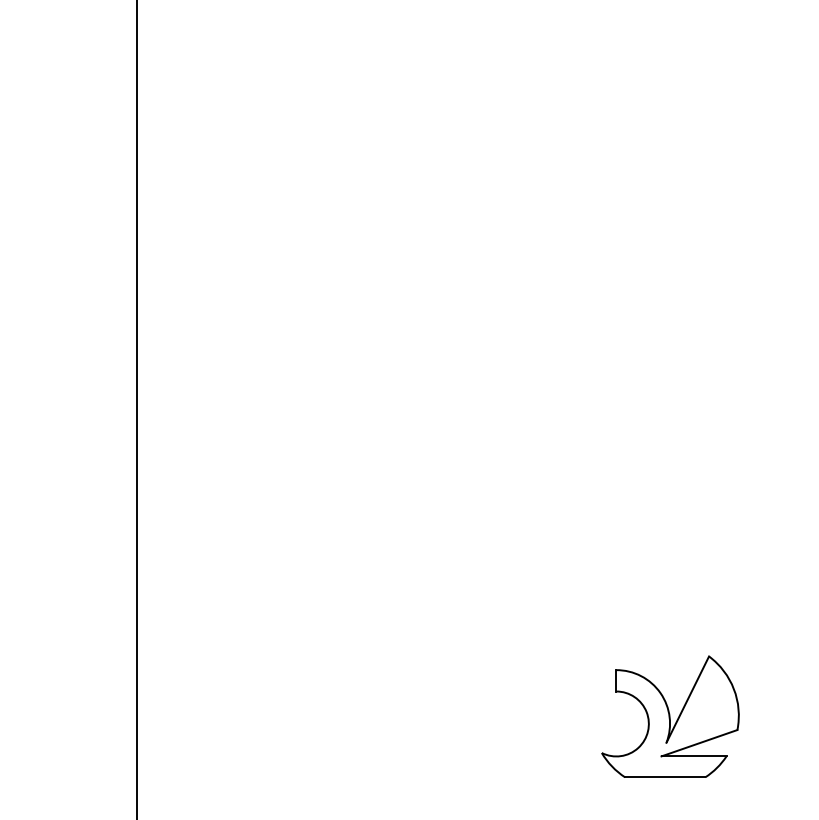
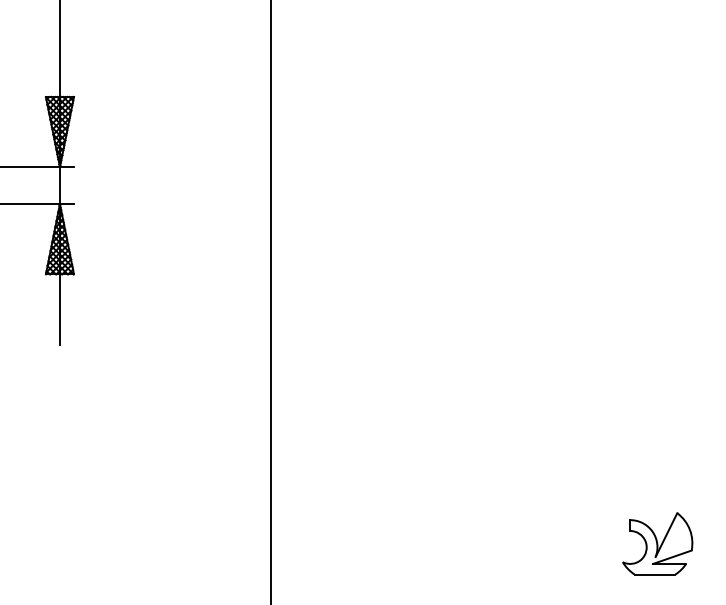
part: (670, 716) -> (657, 543), size x0.7

